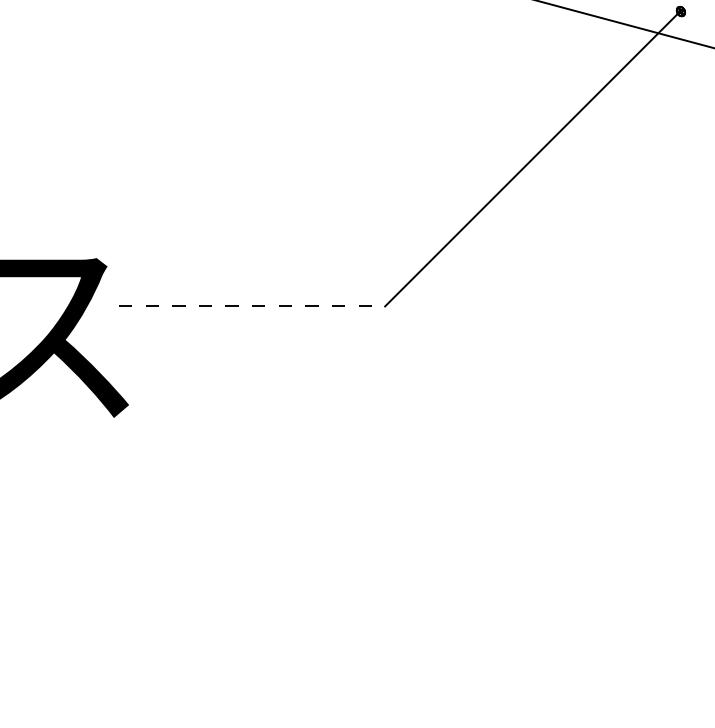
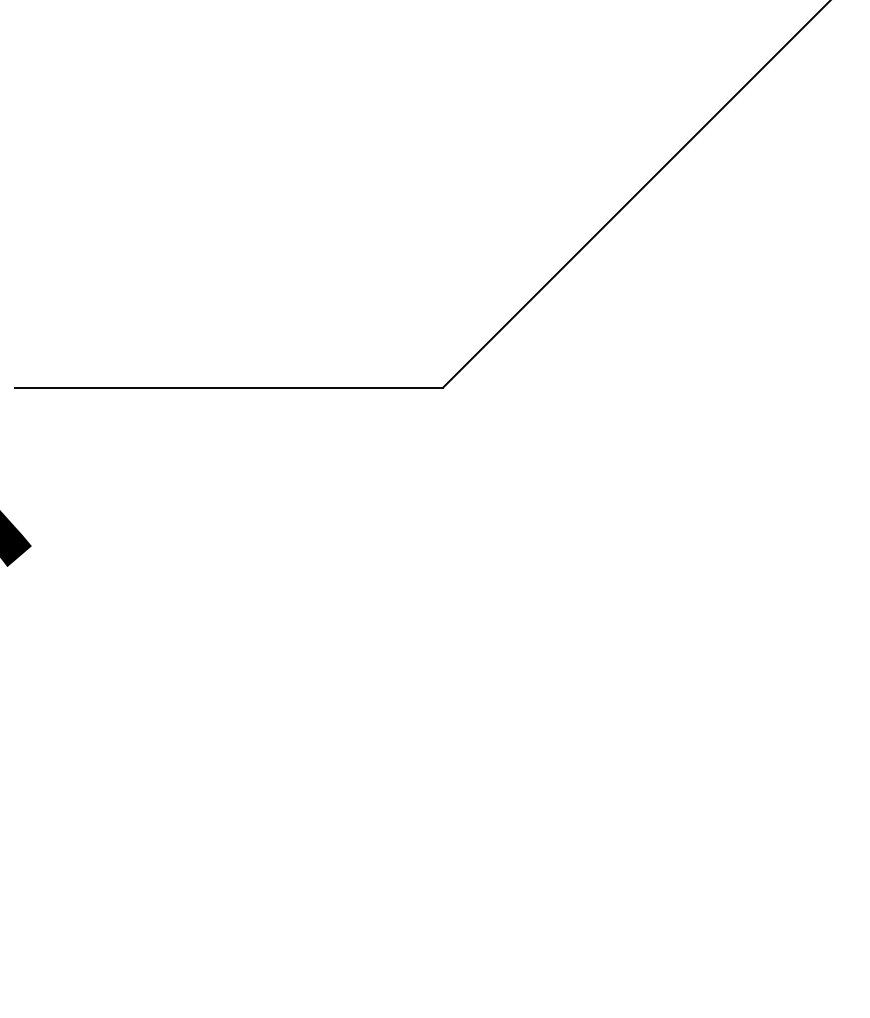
line: (252, 306) -> (229, 387), dashed -> solid

